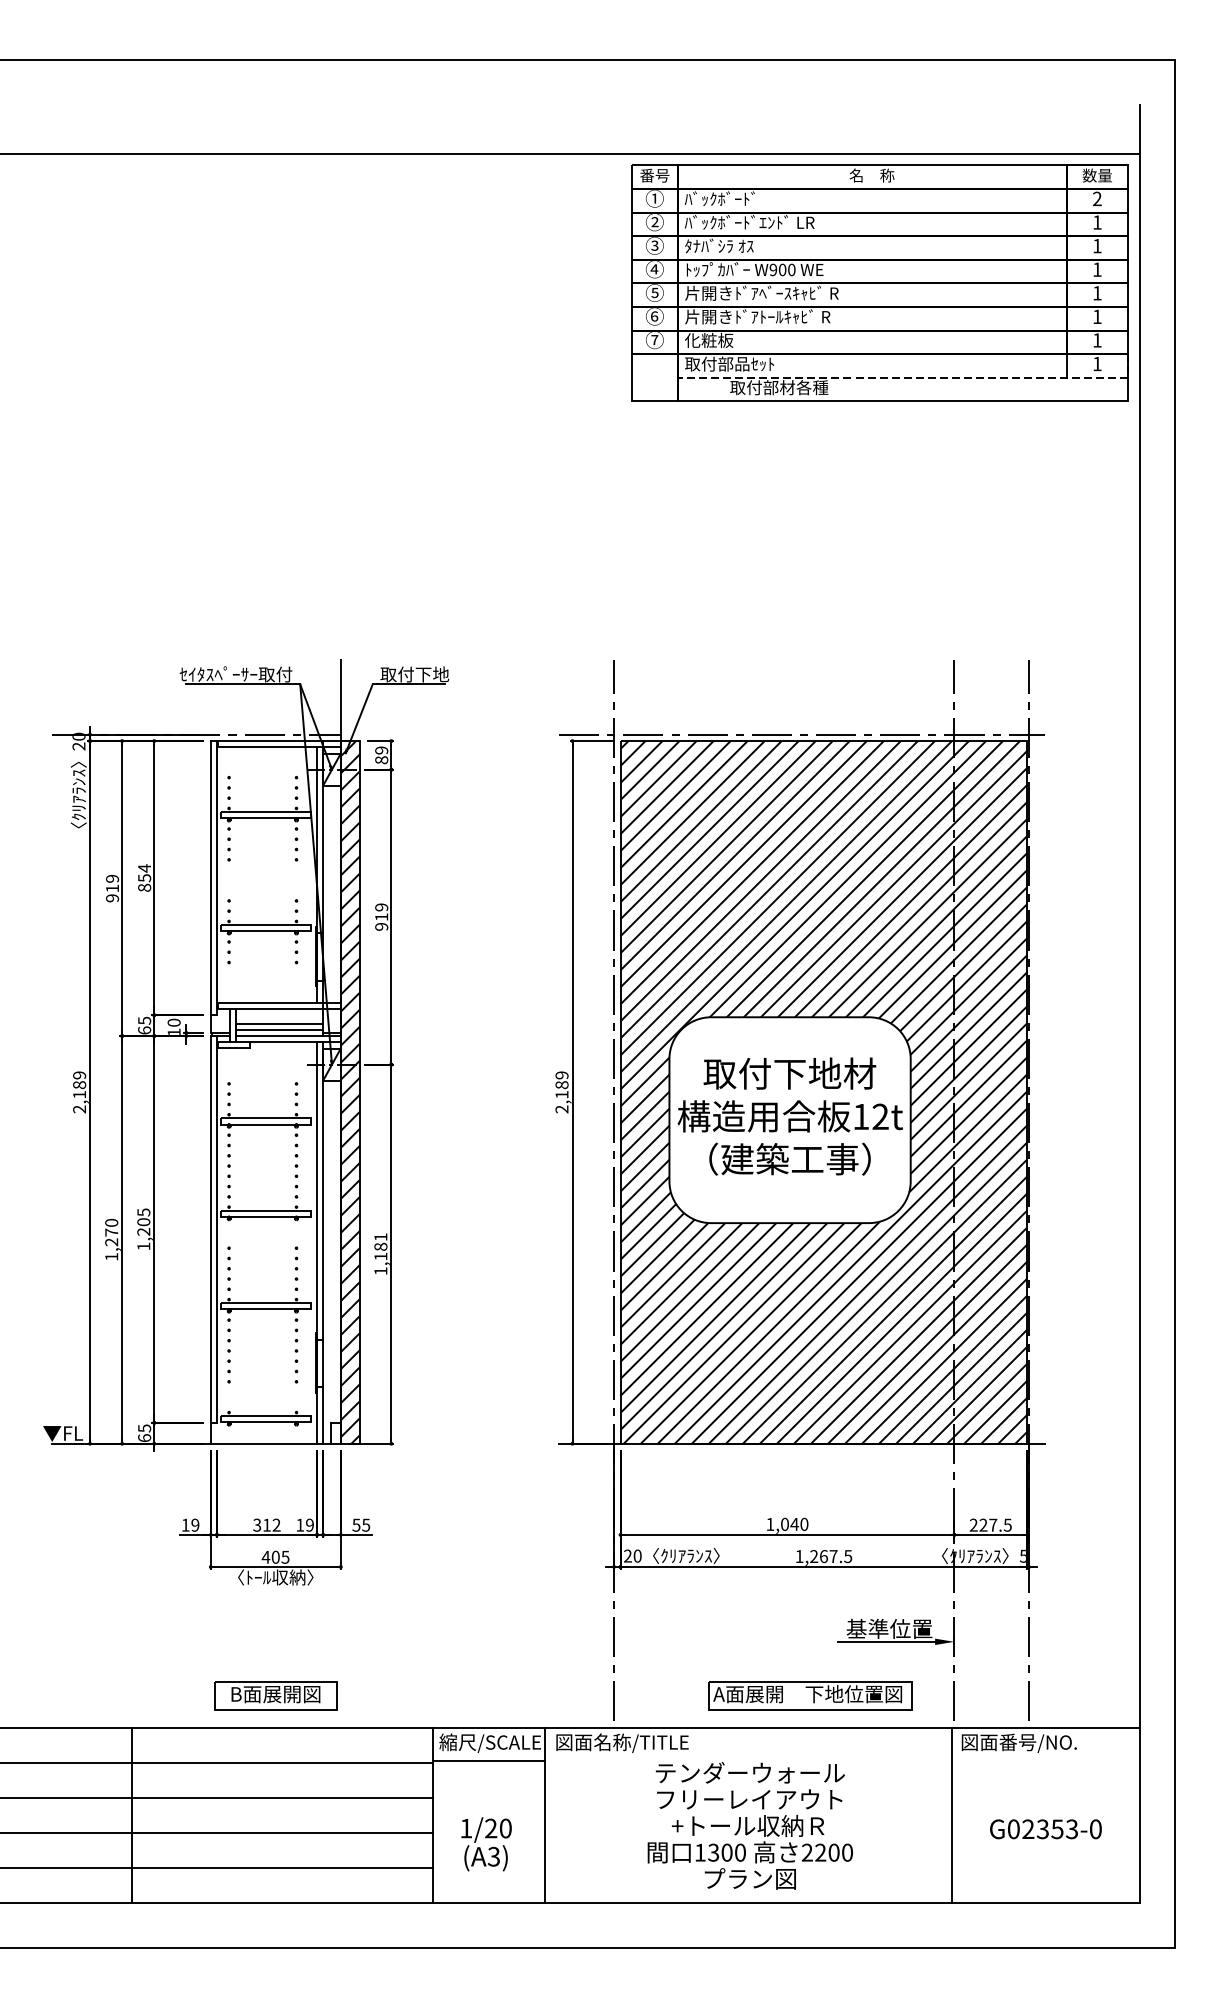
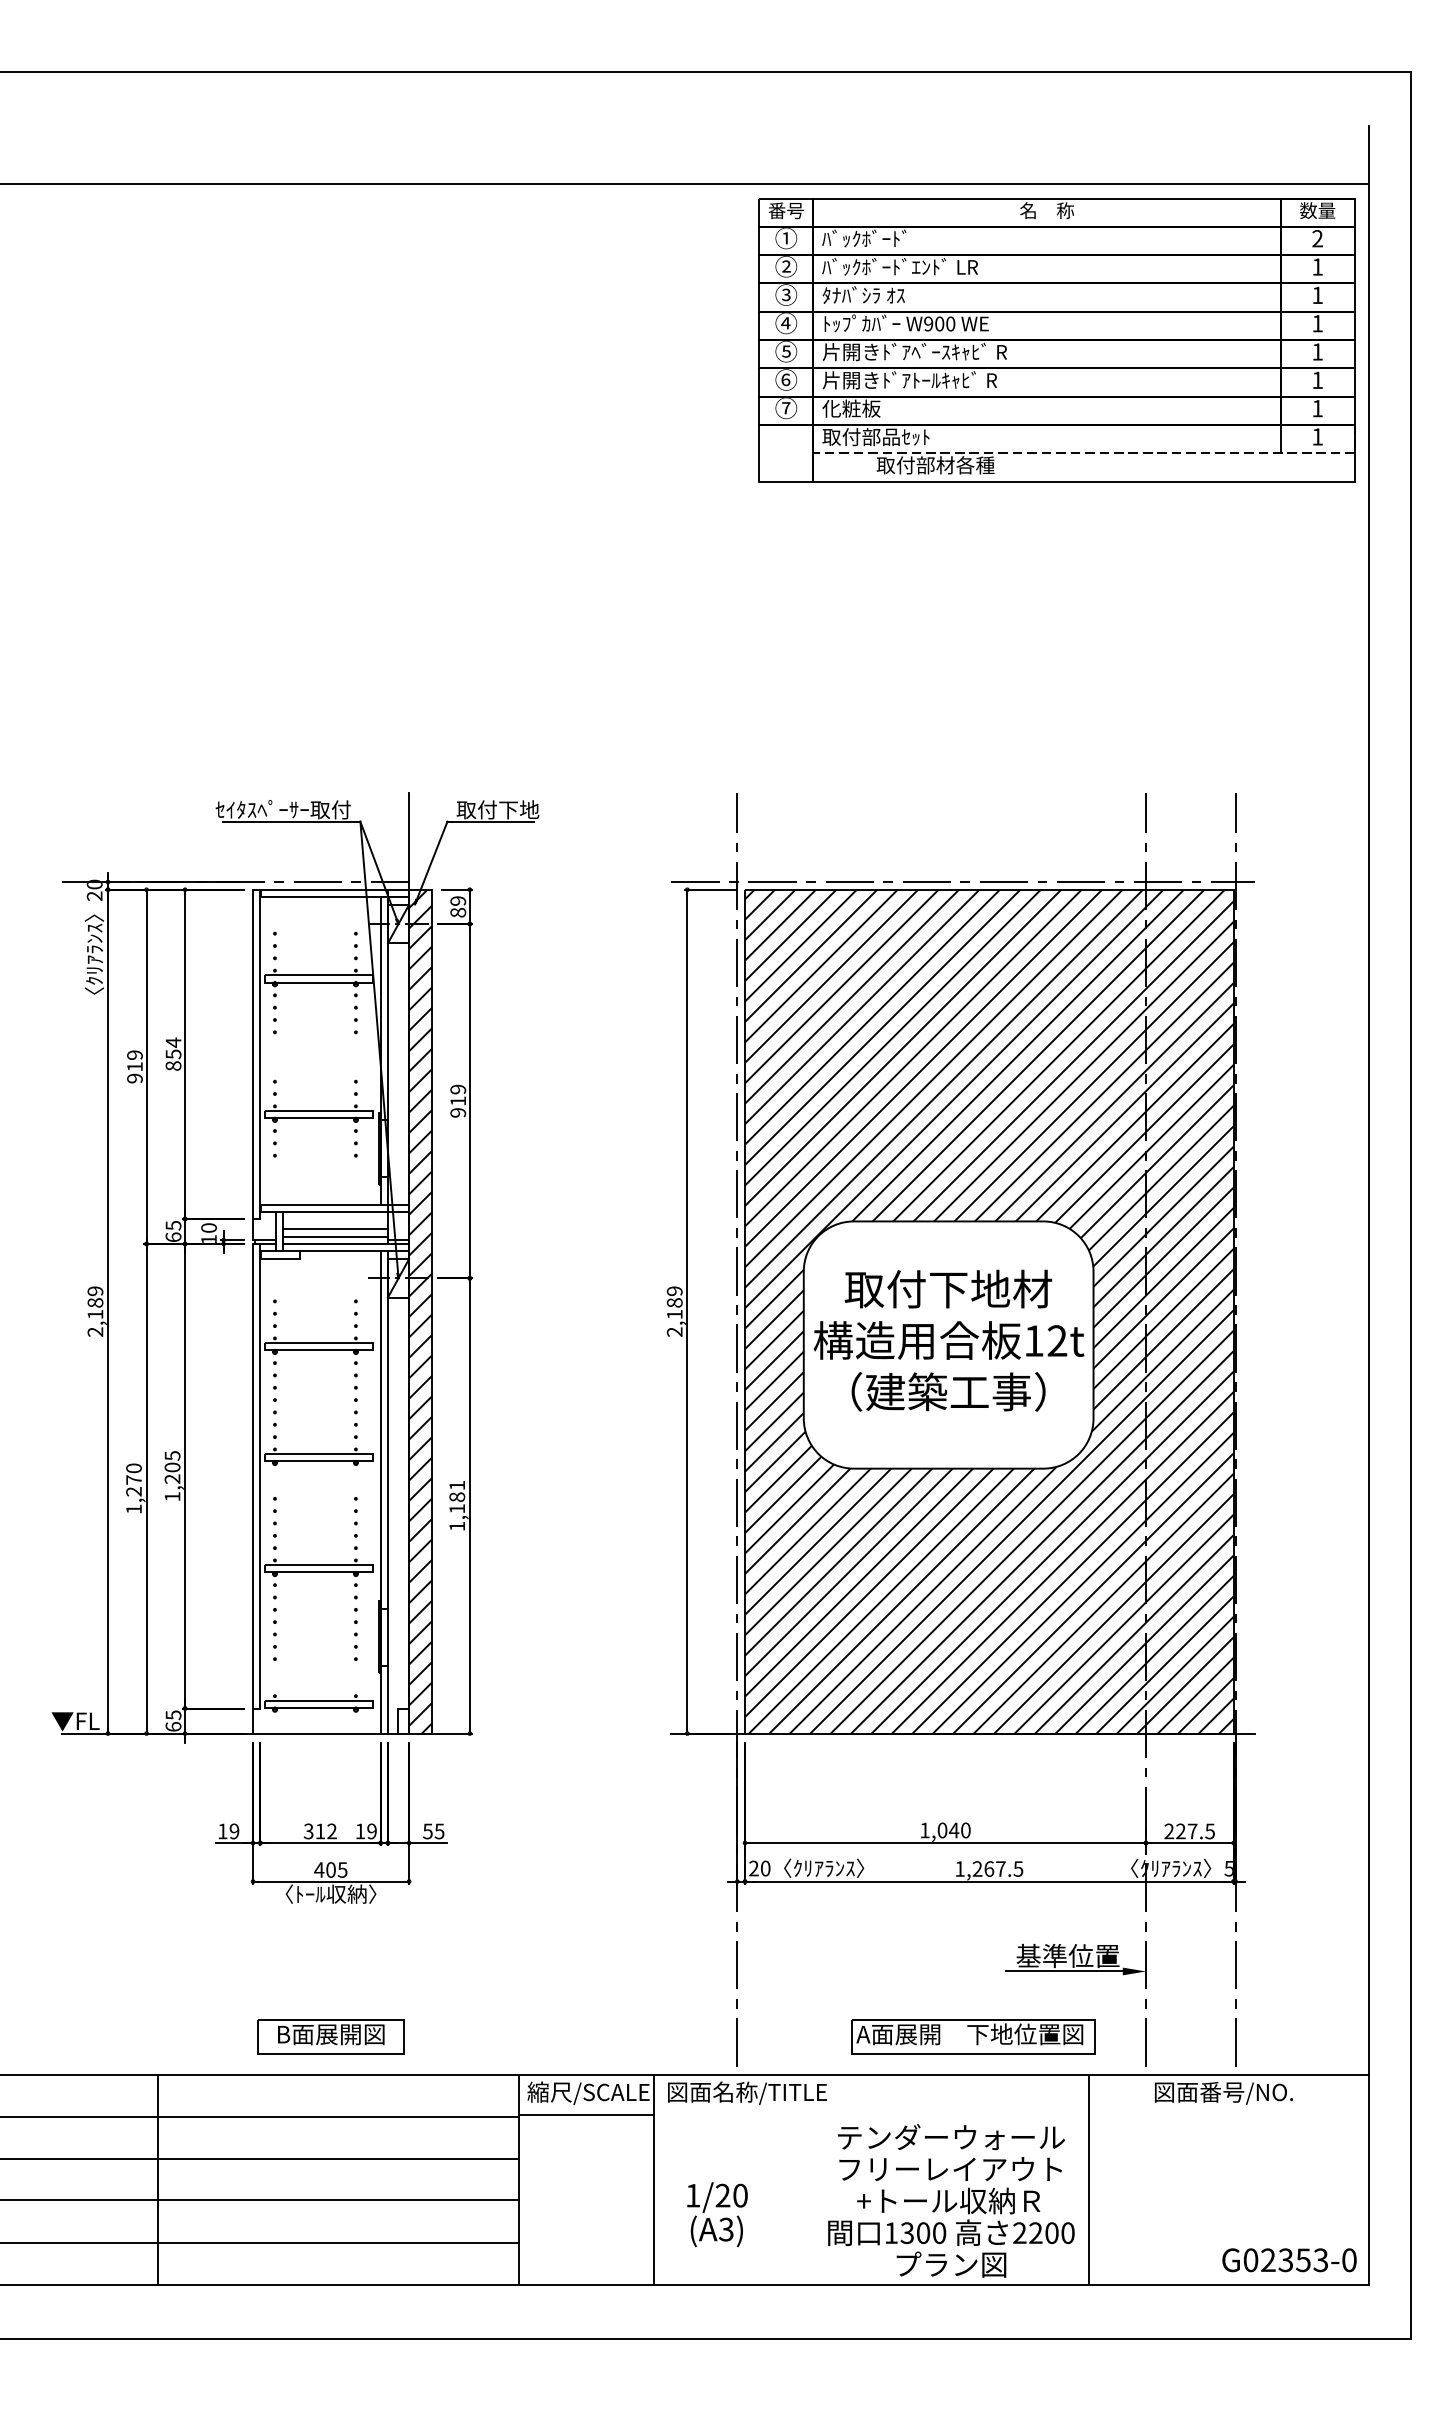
line: (951, 1814) -> (1088, 2178), moved
text: (749, 1825) -> (950, 2200), moved
text: (1045, 1829) -> (1289, 2260), moved
text: (486, 1844) -> (717, 2214), moved

